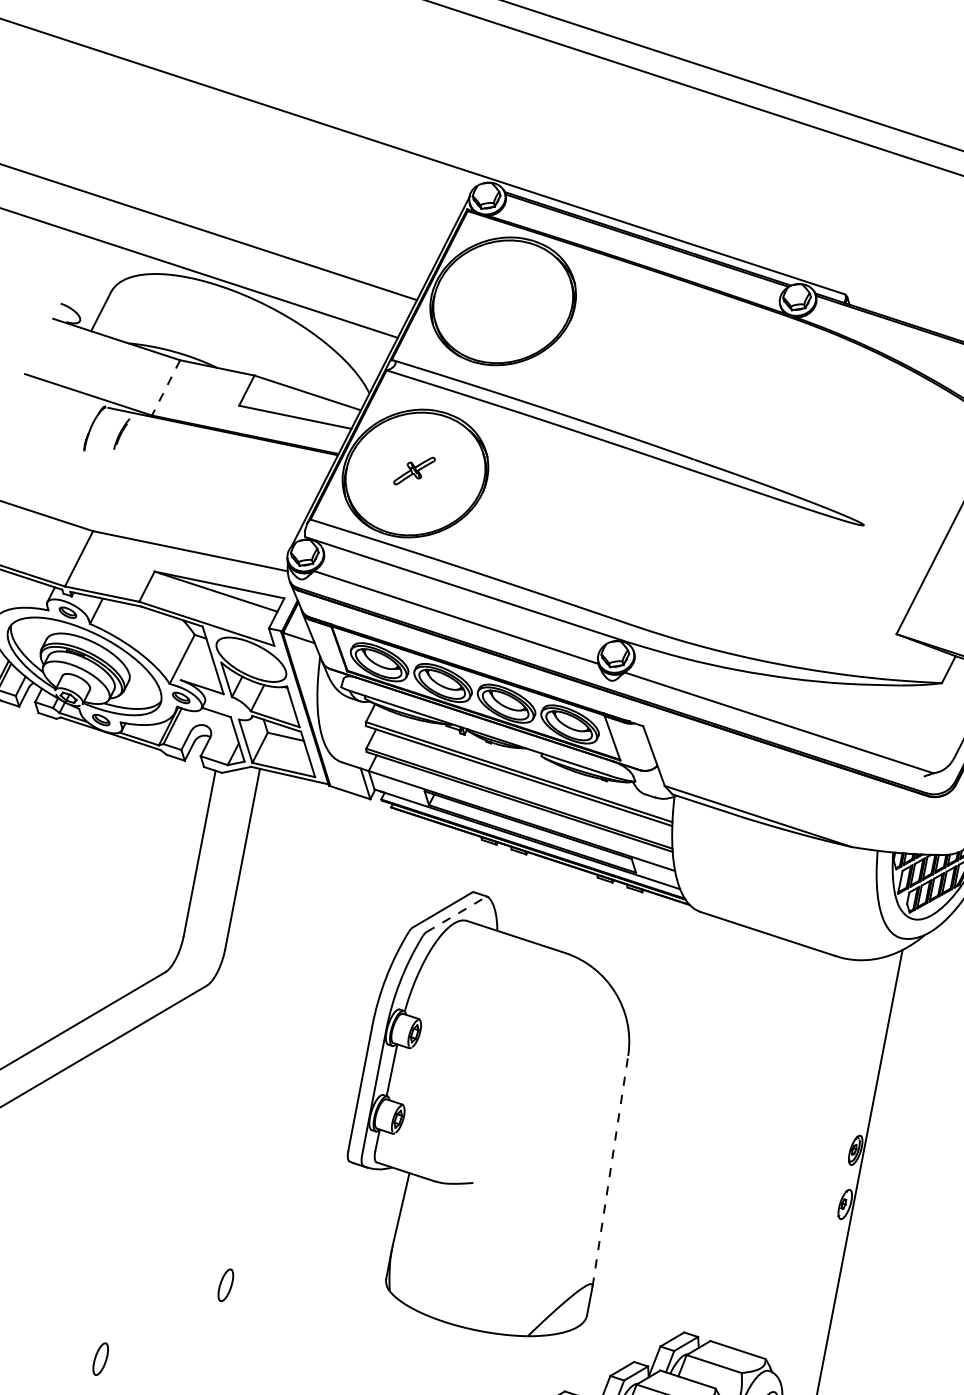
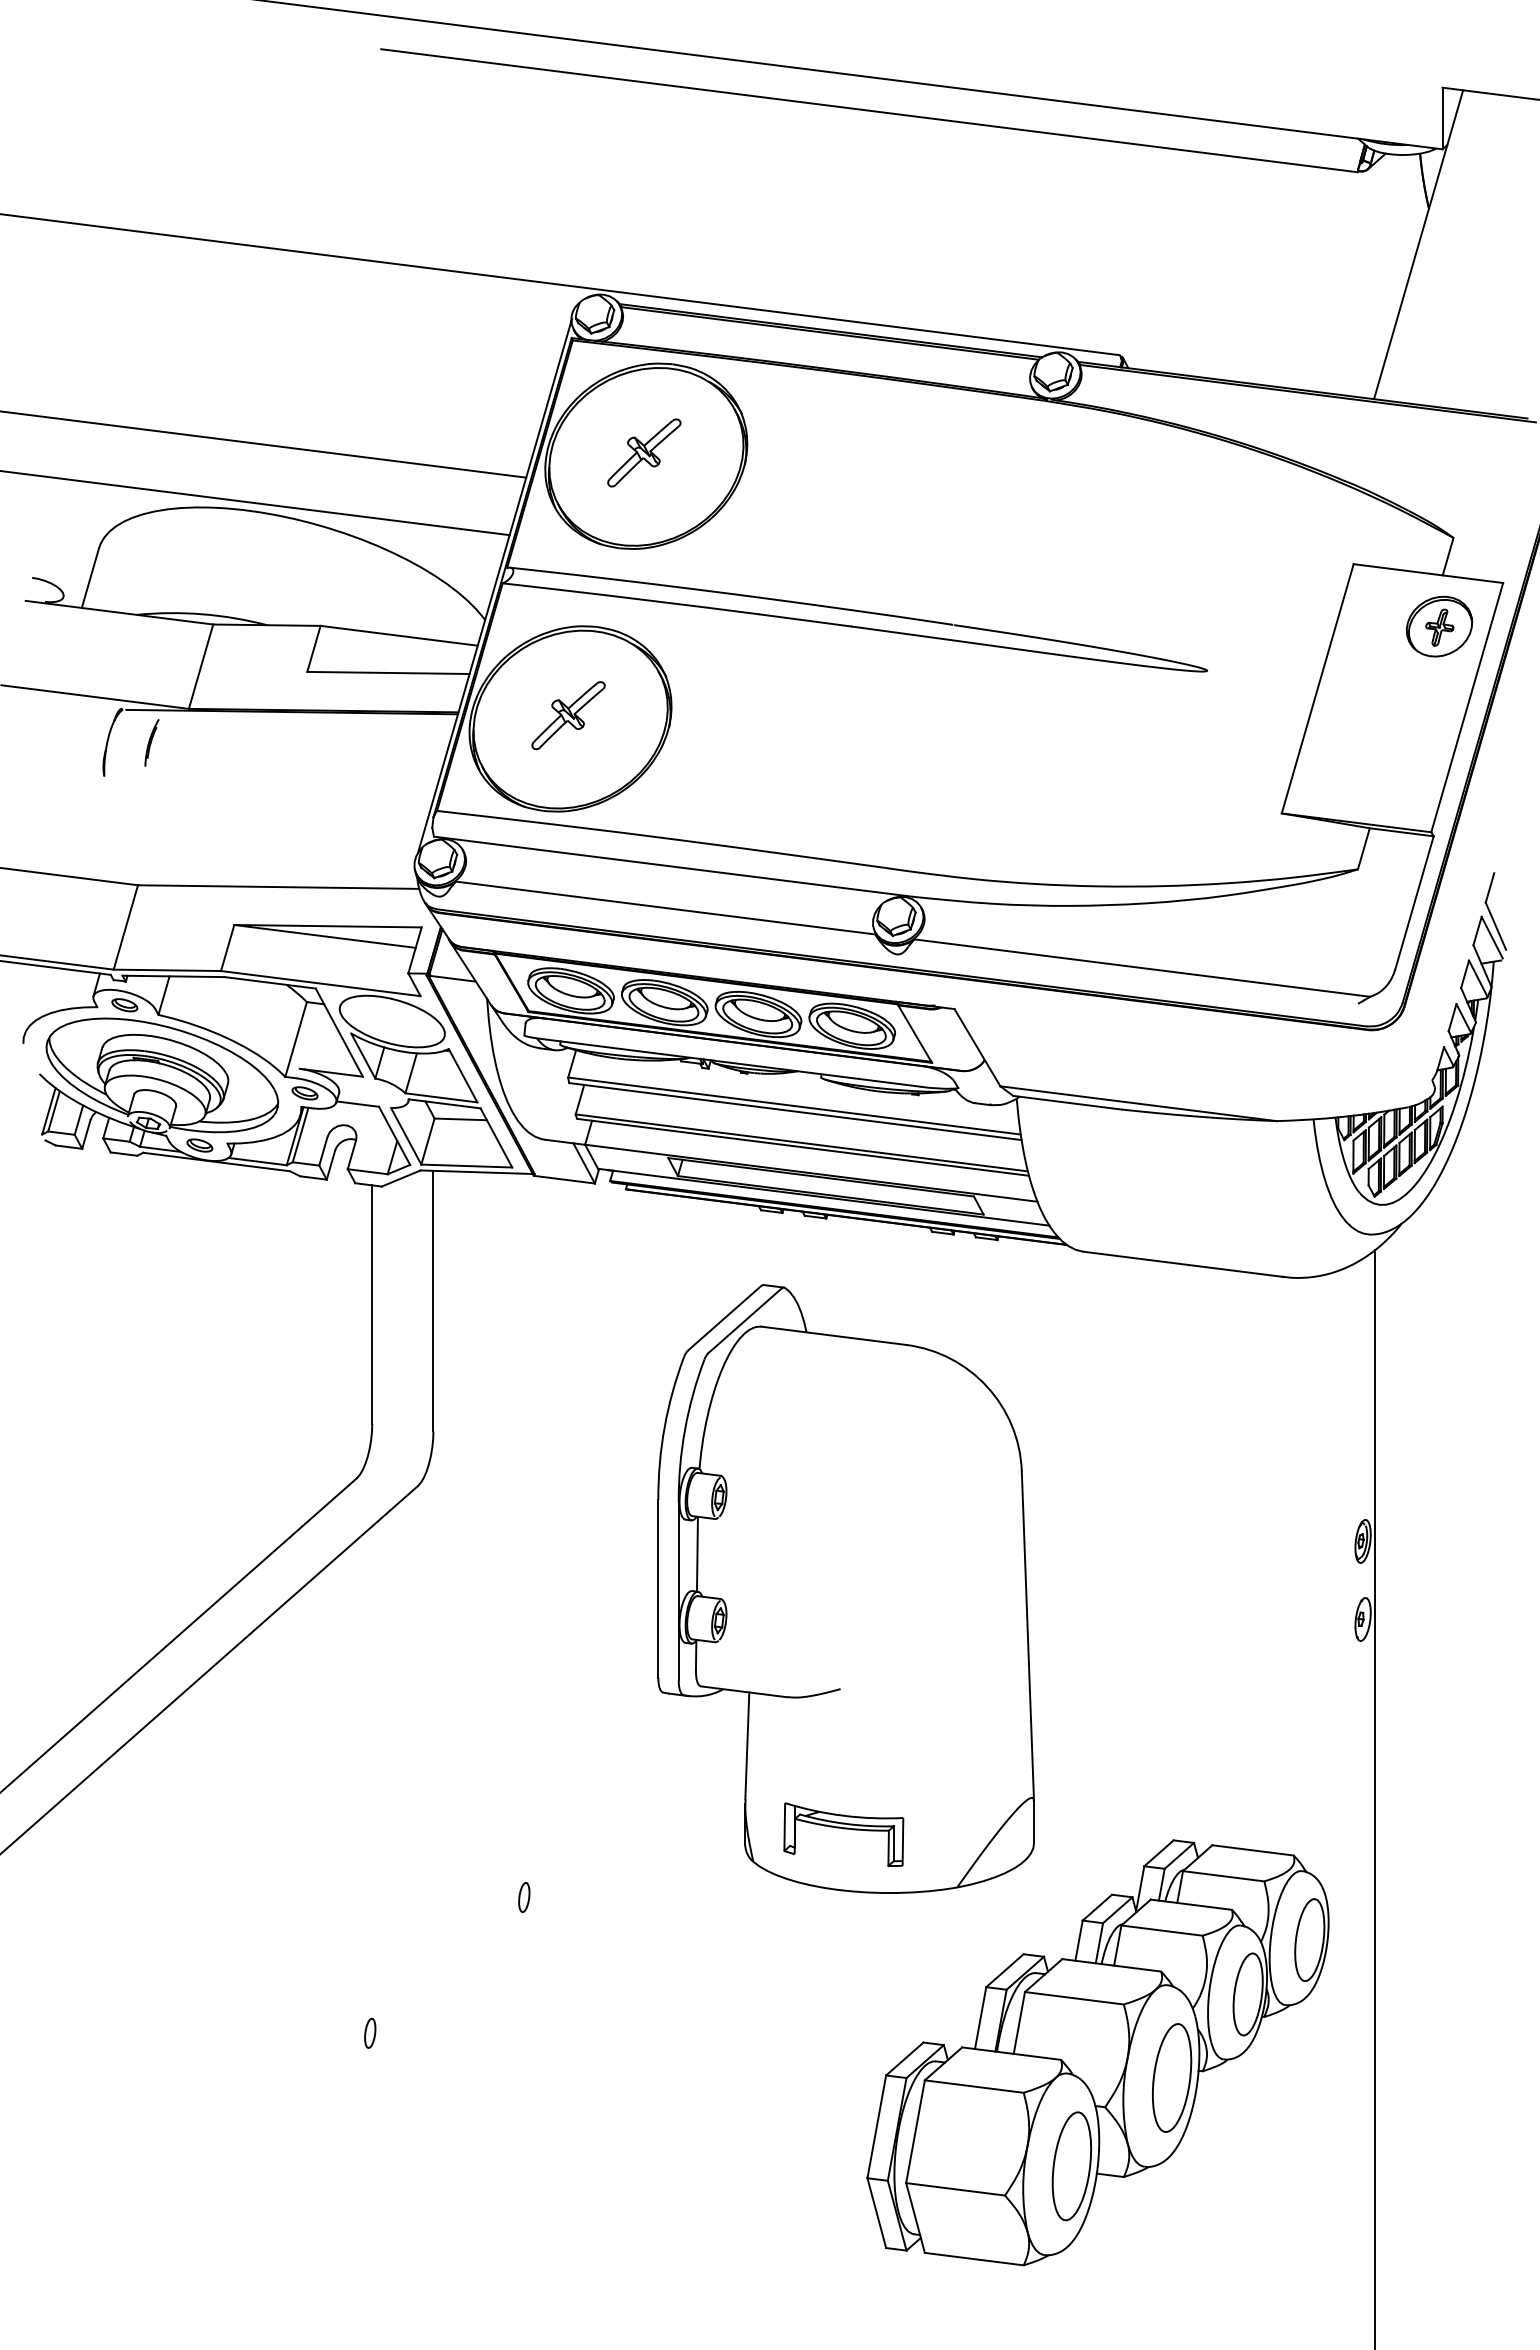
part: (502, 298) -> (644, 452), added
line: (166, 387) -> (201, 666), dashed -> solid
part: (414, 470) -> (568, 715), size x1.43
line: (455, 914) -> (744, 1320), dashed -> solid
line: (610, 1170) -> (1027, 1635), dashed -> solid
part: (455, 1284) -> (843, 1834), added
part: (226, 1285) -> (524, 1897), size x0.62
part: (101, 1358) -> (370, 2032), size x0.62

